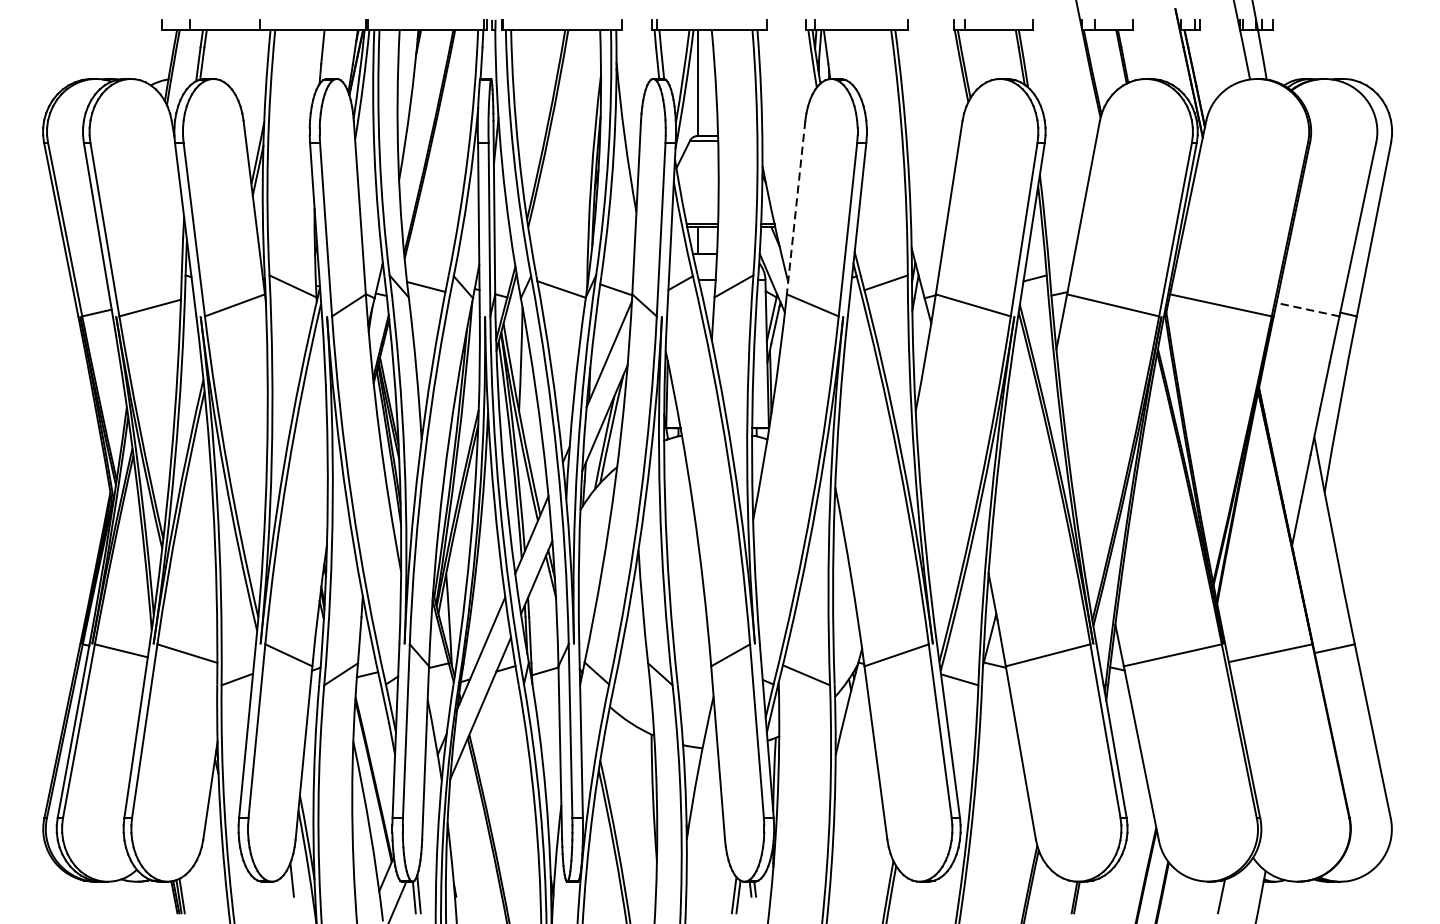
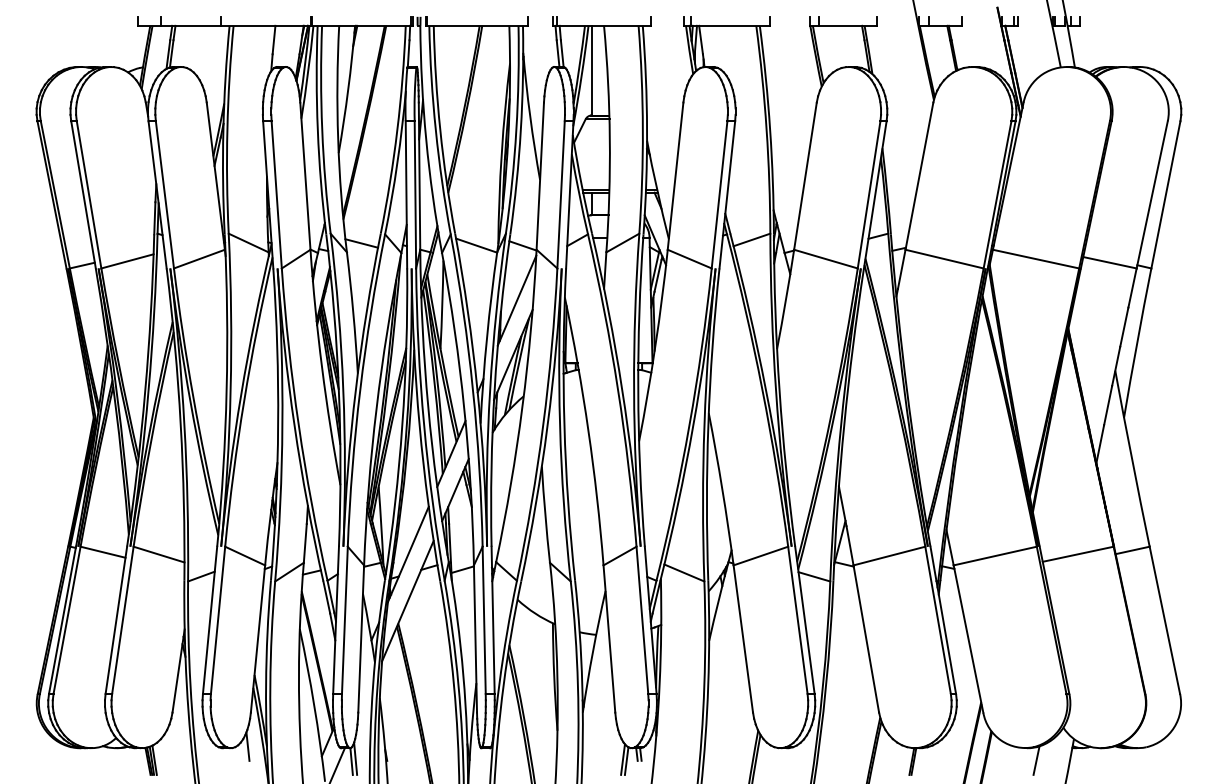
line: (796, 208) -> (675, 176), dashed -> solid
line: (1307, 309) -> (1109, 262), dashed -> solid

